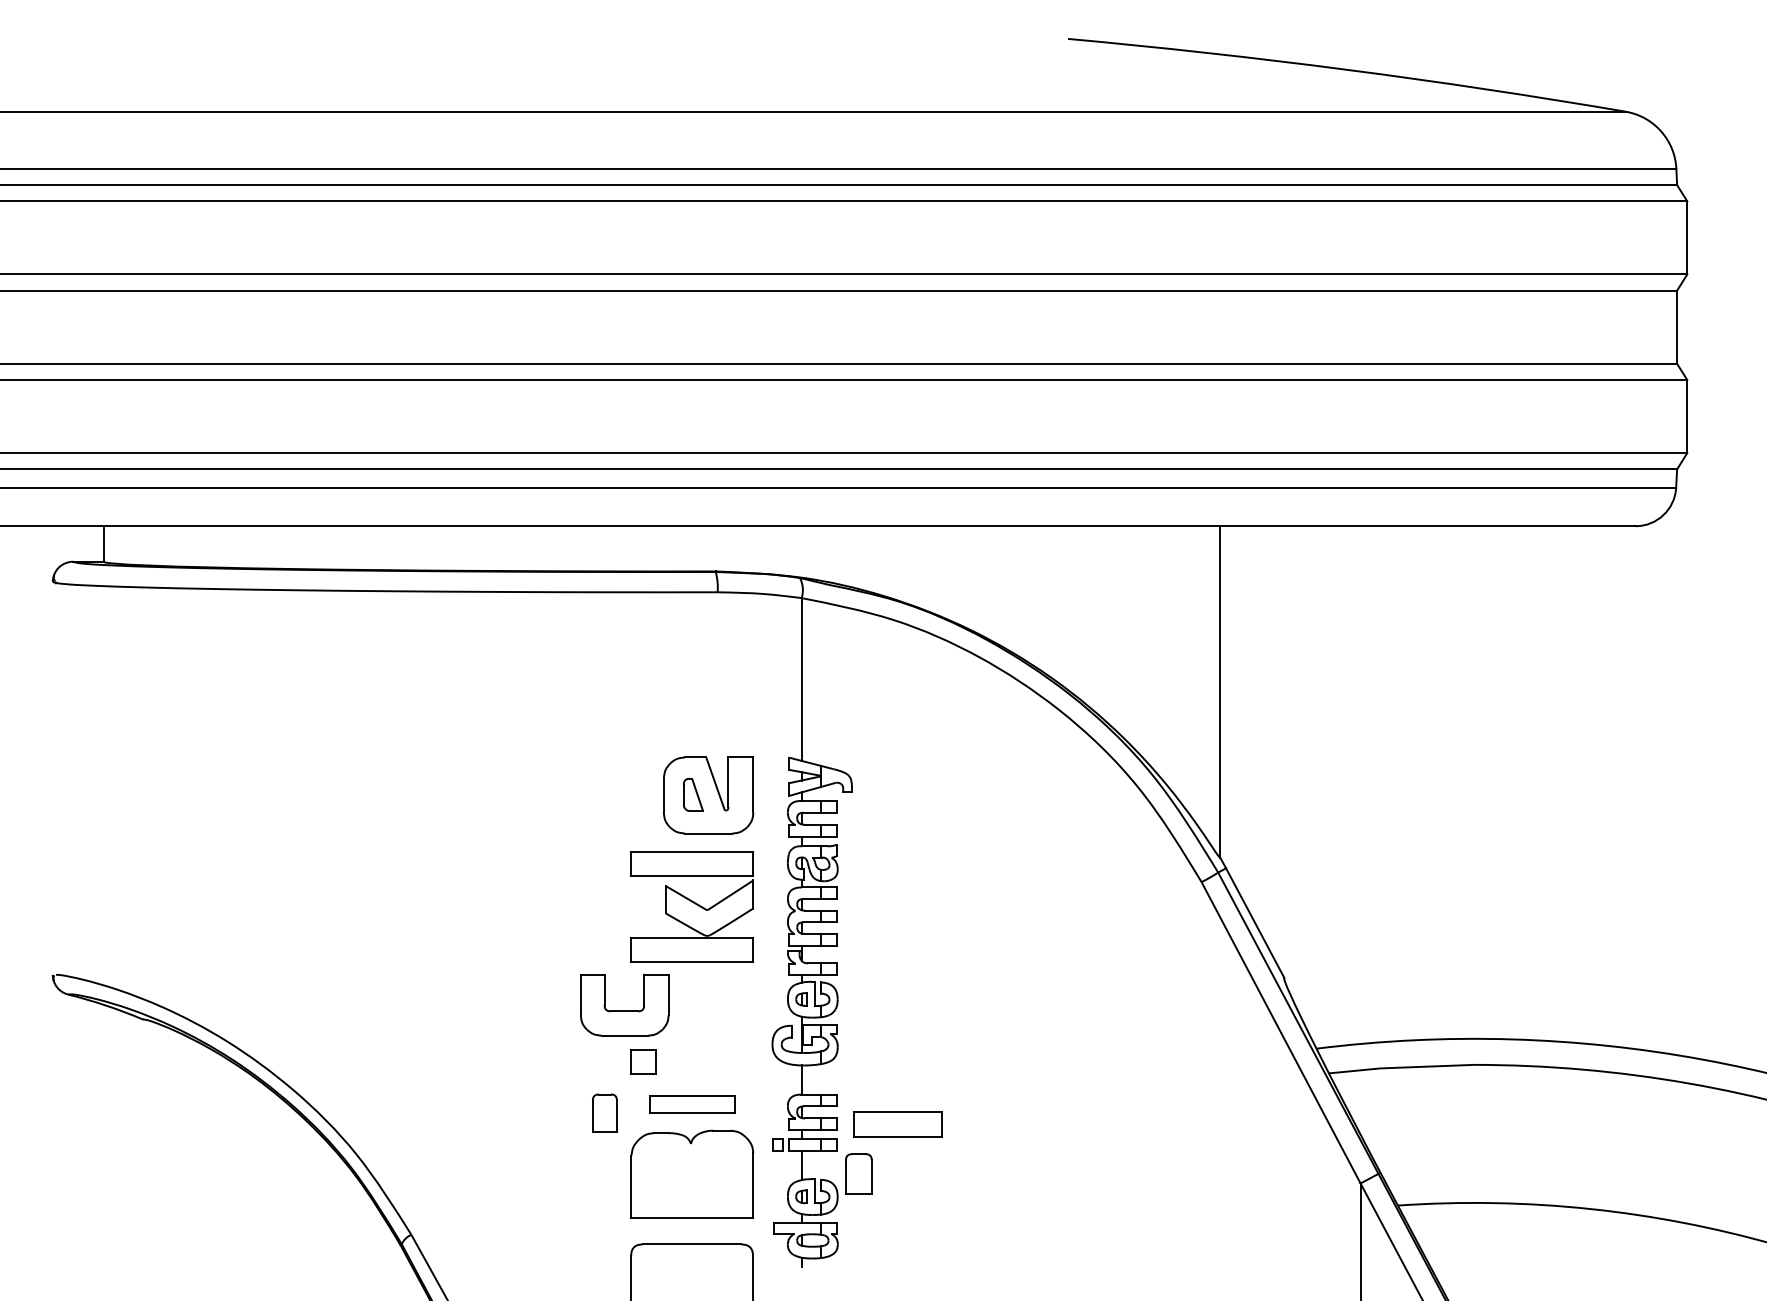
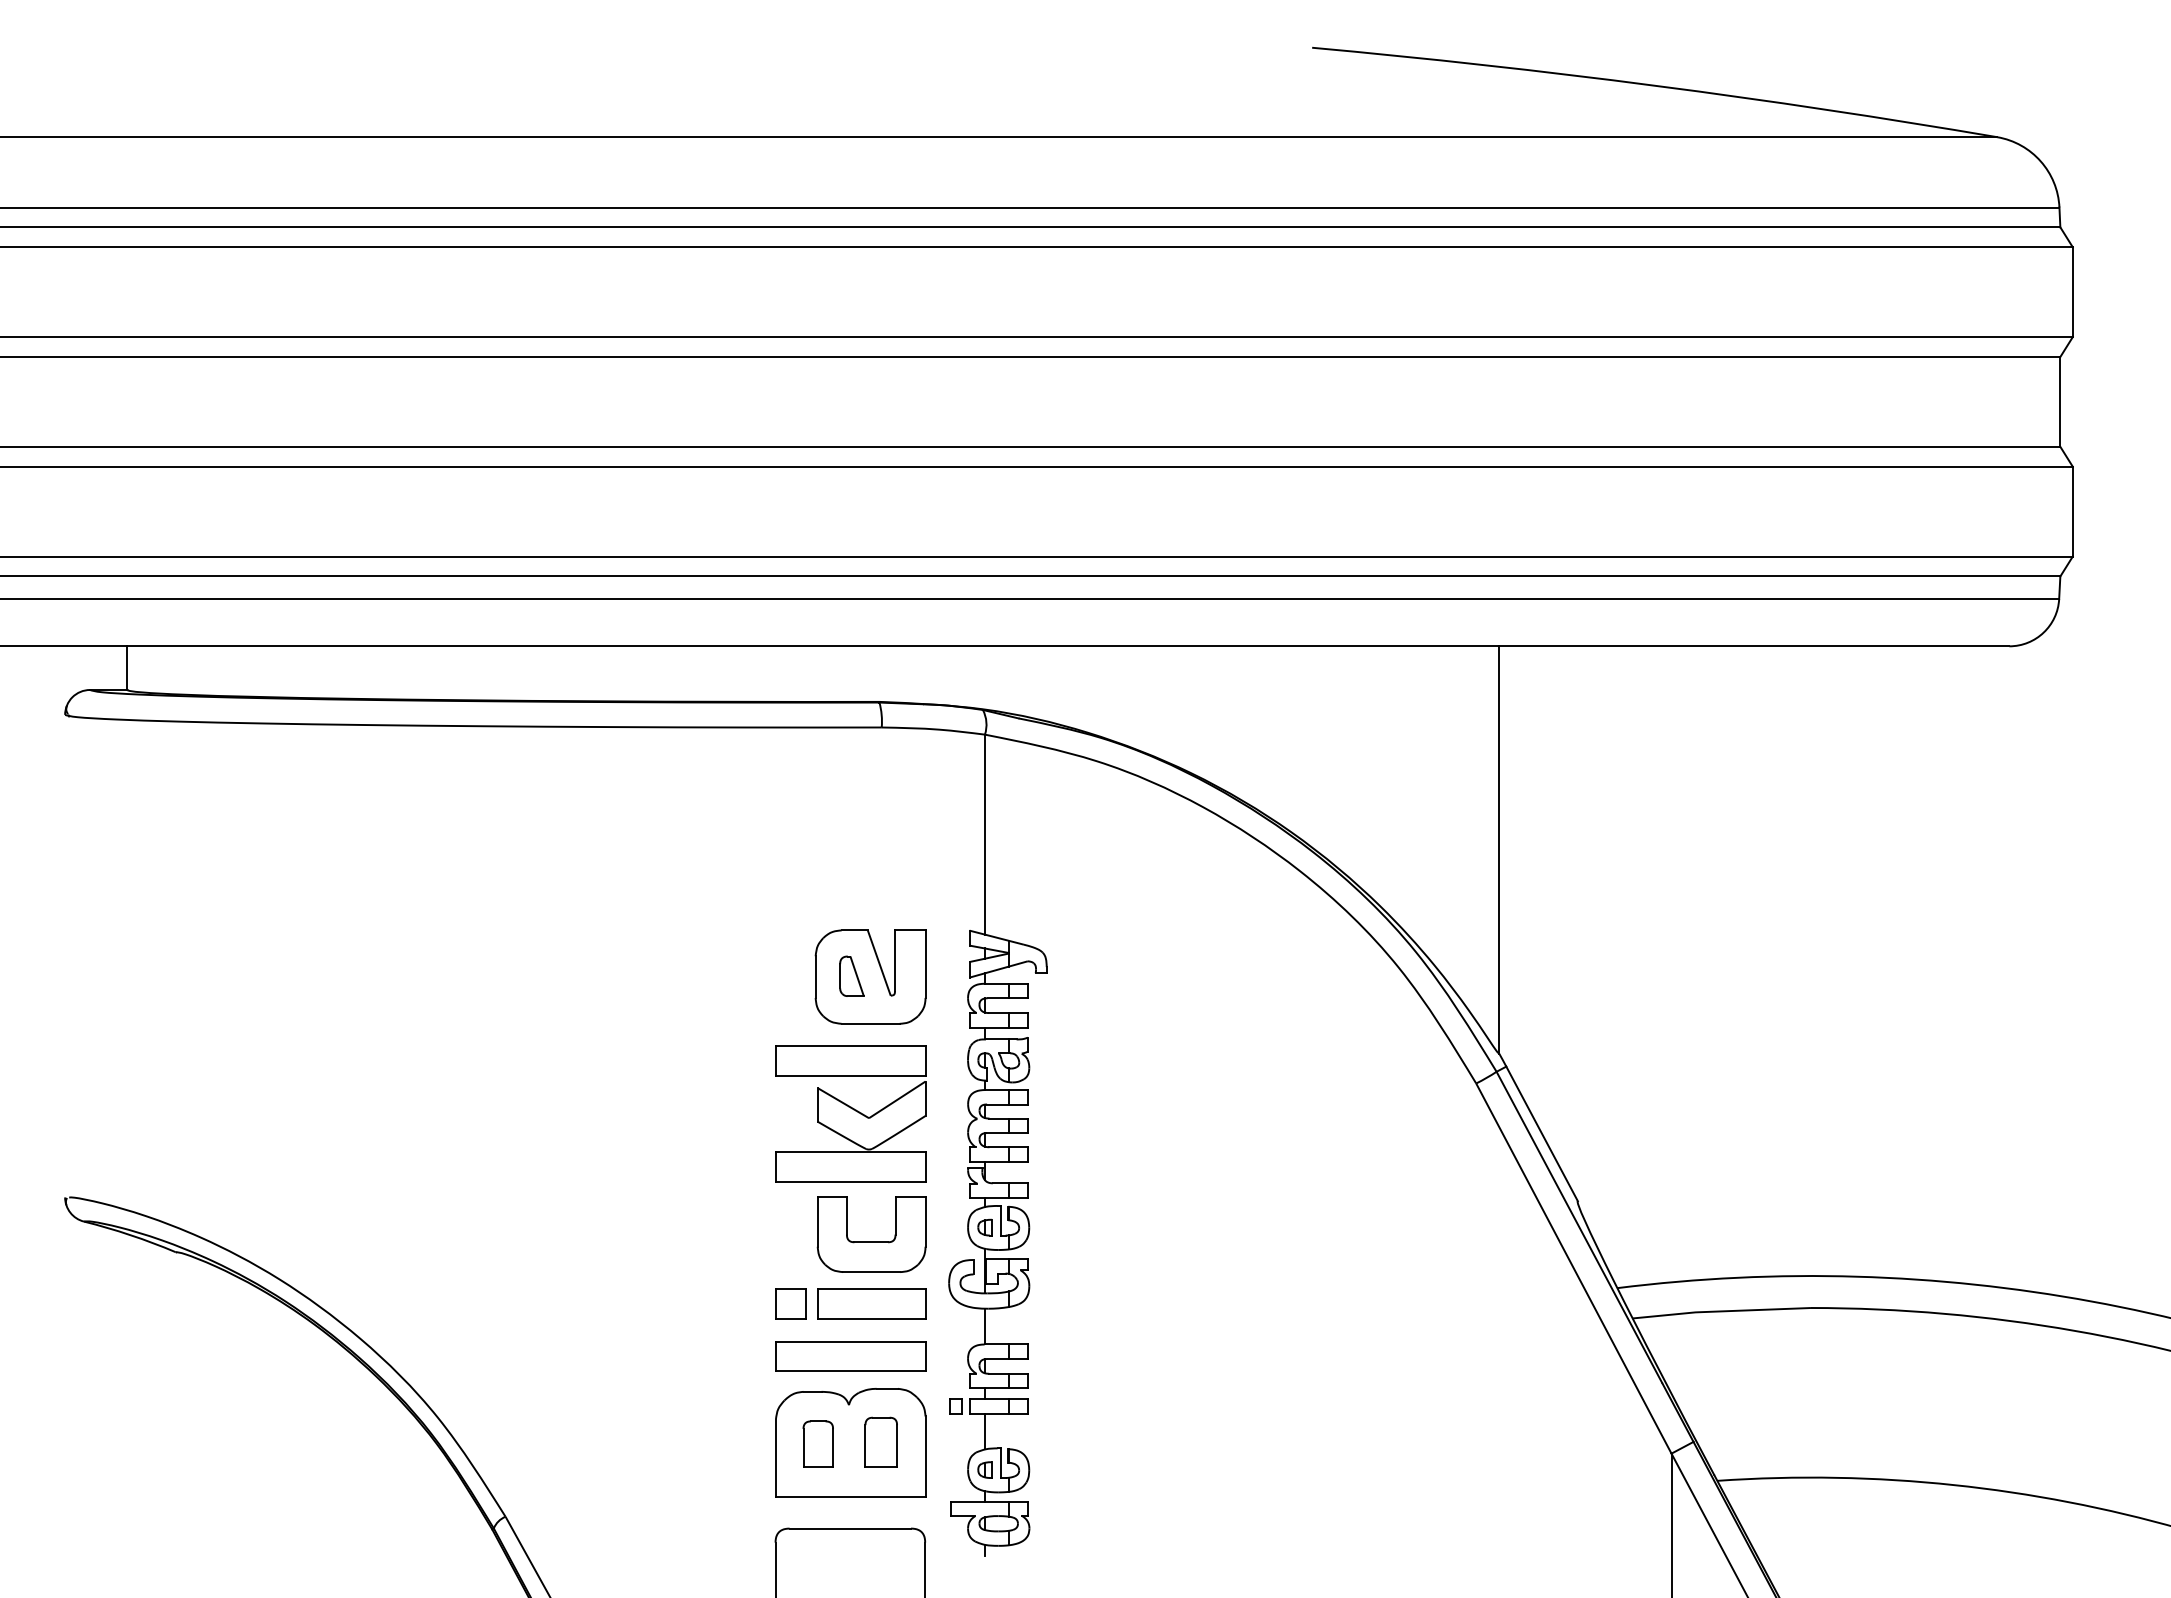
part: (624, 1010) -> (871, 1241), moved
part: (692, 1104) -> (850, 1356), size x1.43
part: (604, 1112) -> (817, 1443), moved
part: (898, 1123) -> (871, 1303), moved
part: (858, 1173) -> (880, 1441), moved

